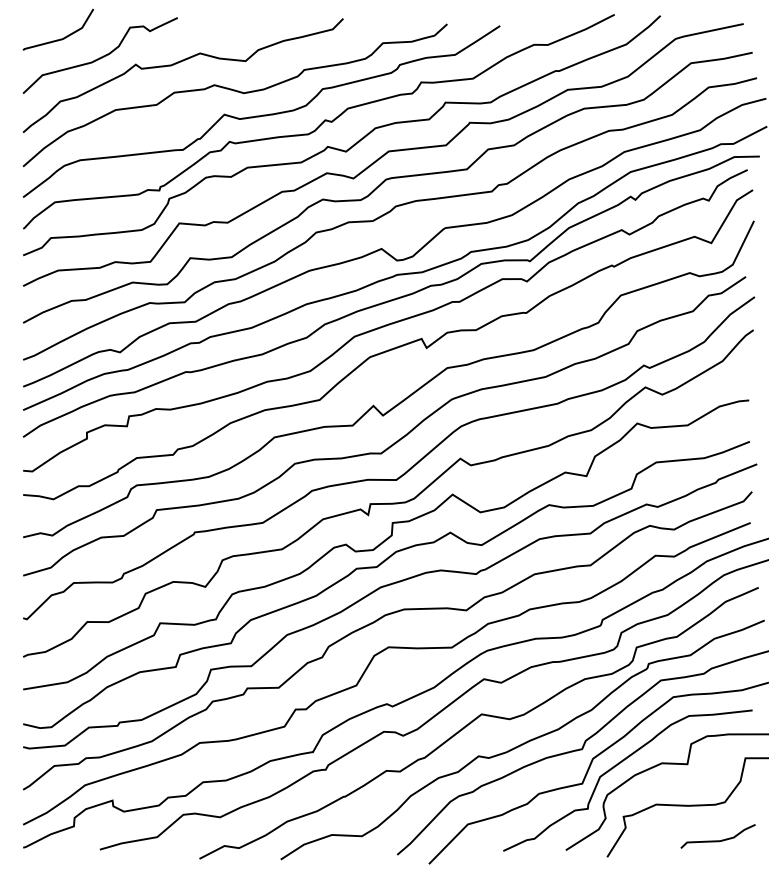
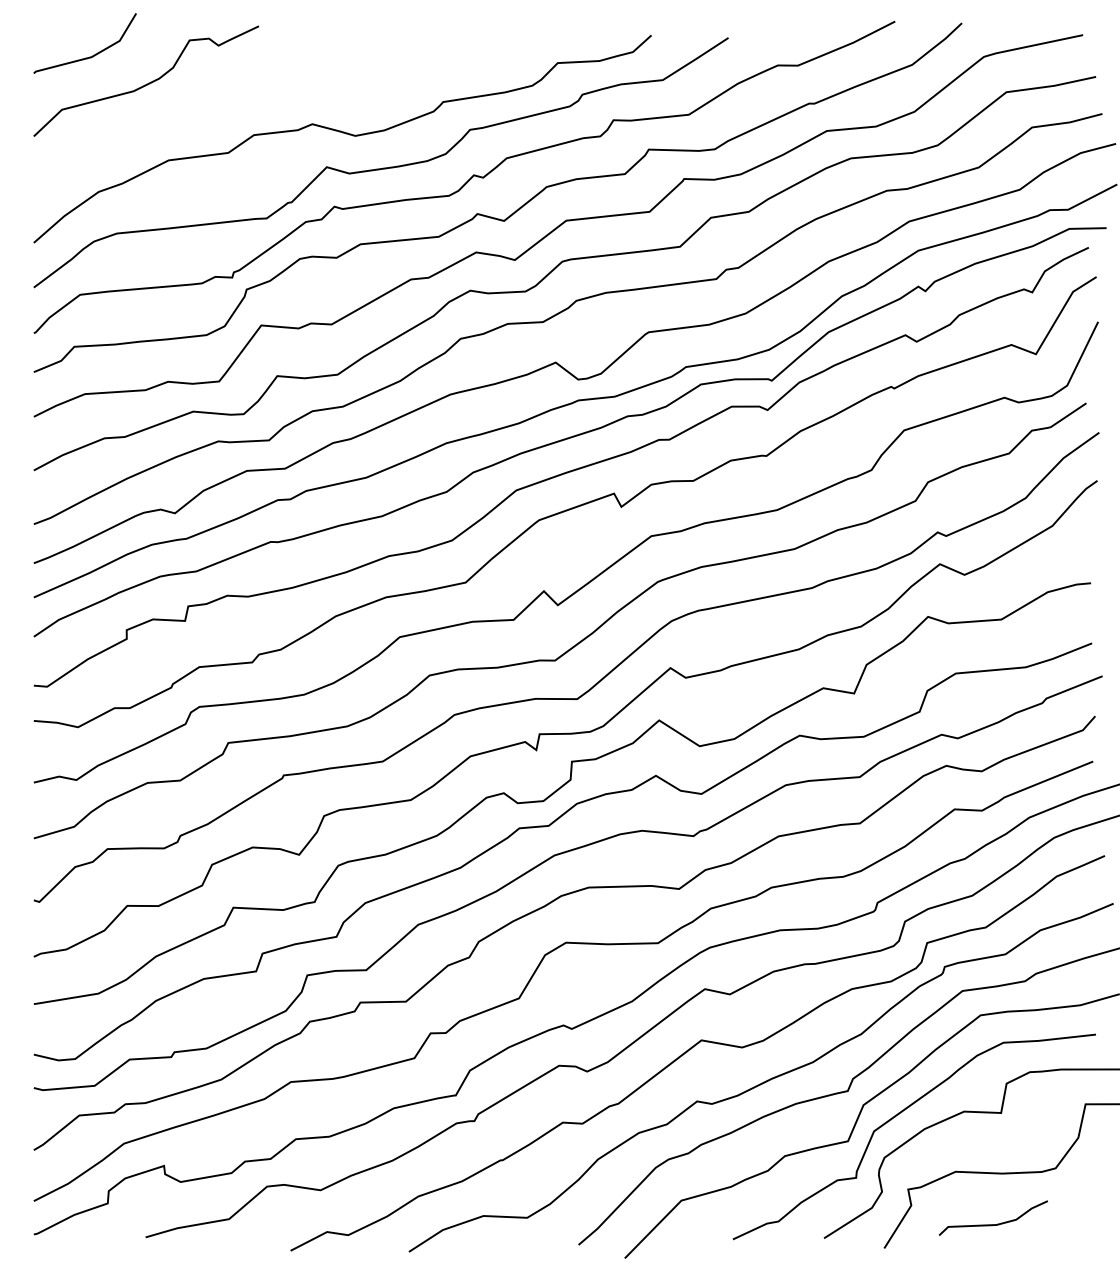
curve: (176, 64) -> (257, 94), removed
curve: (717, 840) -> (992, 1224), moved

